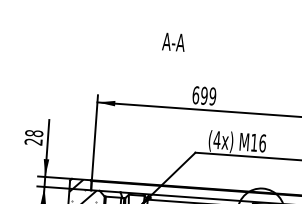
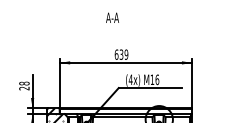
text: (173, 41) -> (112, 17), moved
text: (204, 95) -> (121, 54), 699 -> 639

